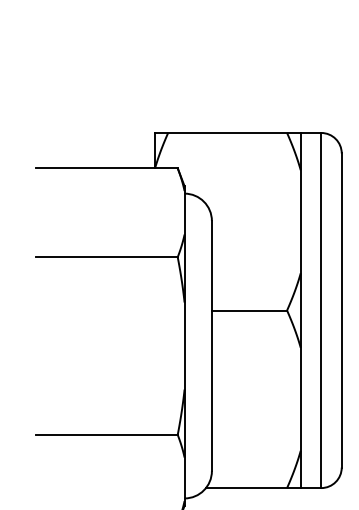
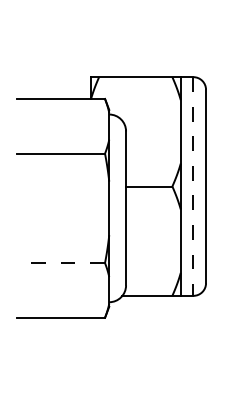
line: (321, 312) -> (193, 187), solid -> dashed
line: (107, 435) -> (61, 263), solid -> dashed

